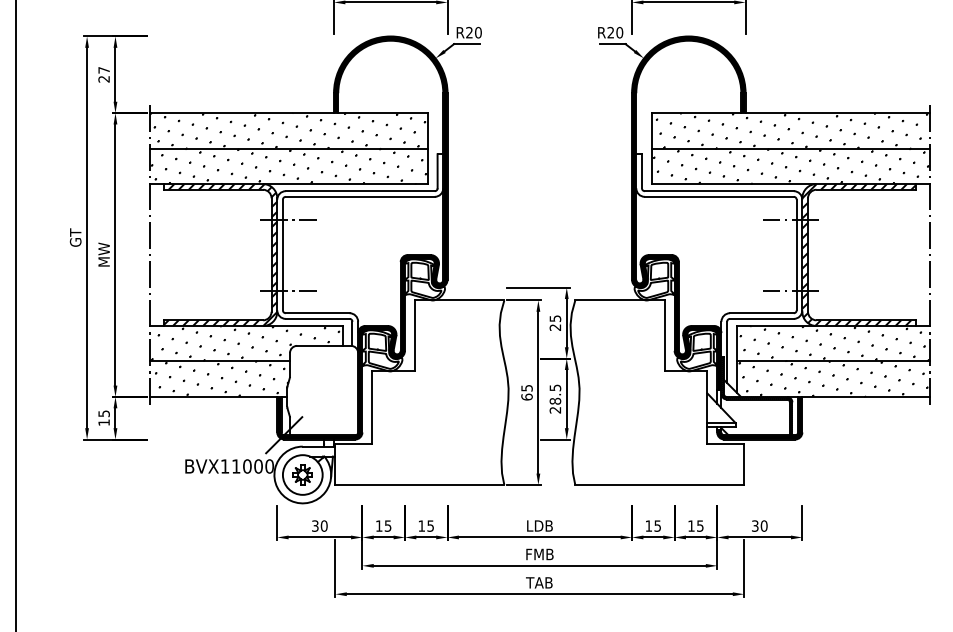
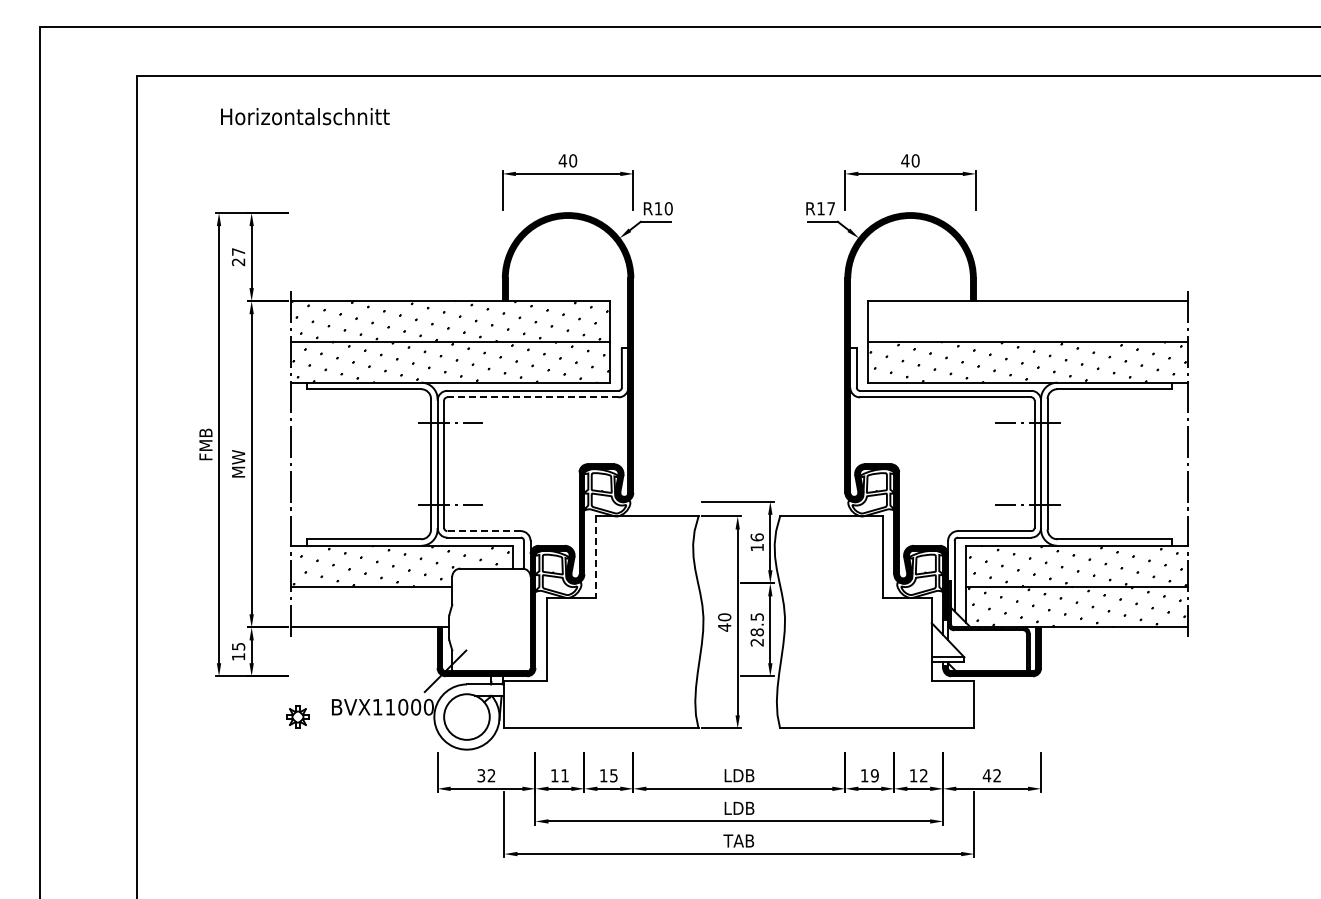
text: (469, 32) -> (658, 208), R20 -> R10
text: (615, 32) -> (826, 208), R20 -> R17
hatch: (793, 130) -> (1030, 321), removed
line: (360, 196) -> (533, 397), solid -> dashed
text: (75, 237) -> (205, 444), GT -> FMB
hatch: (220, 254) -> (372, 463), removed
hatch: (859, 254) -> (1106, 463), removed
line: (318, 313) -> (484, 531), solid -> dashed
text: (554, 323) -> (756, 542), 25 -> 16
line: (414, 336) -> (595, 557), solid -> dashed
hatch: (218, 378) -> (370, 606), removed
text: (526, 392) -> (724, 622), 65 -> 40
part: (302, 474) -> (297, 716), moved
text: (324, 525) -> (491, 775), 30 -> 32
text: (387, 525) -> (564, 775), 15 -> 11
text: (657, 525) -> (874, 775), 15 -> 19
text: (700, 525) -> (923, 775), 15 -> 12
text: (759, 525) -> (991, 775), 30 -> 42
text: (539, 553) -> (739, 807), FMB -> LDB

